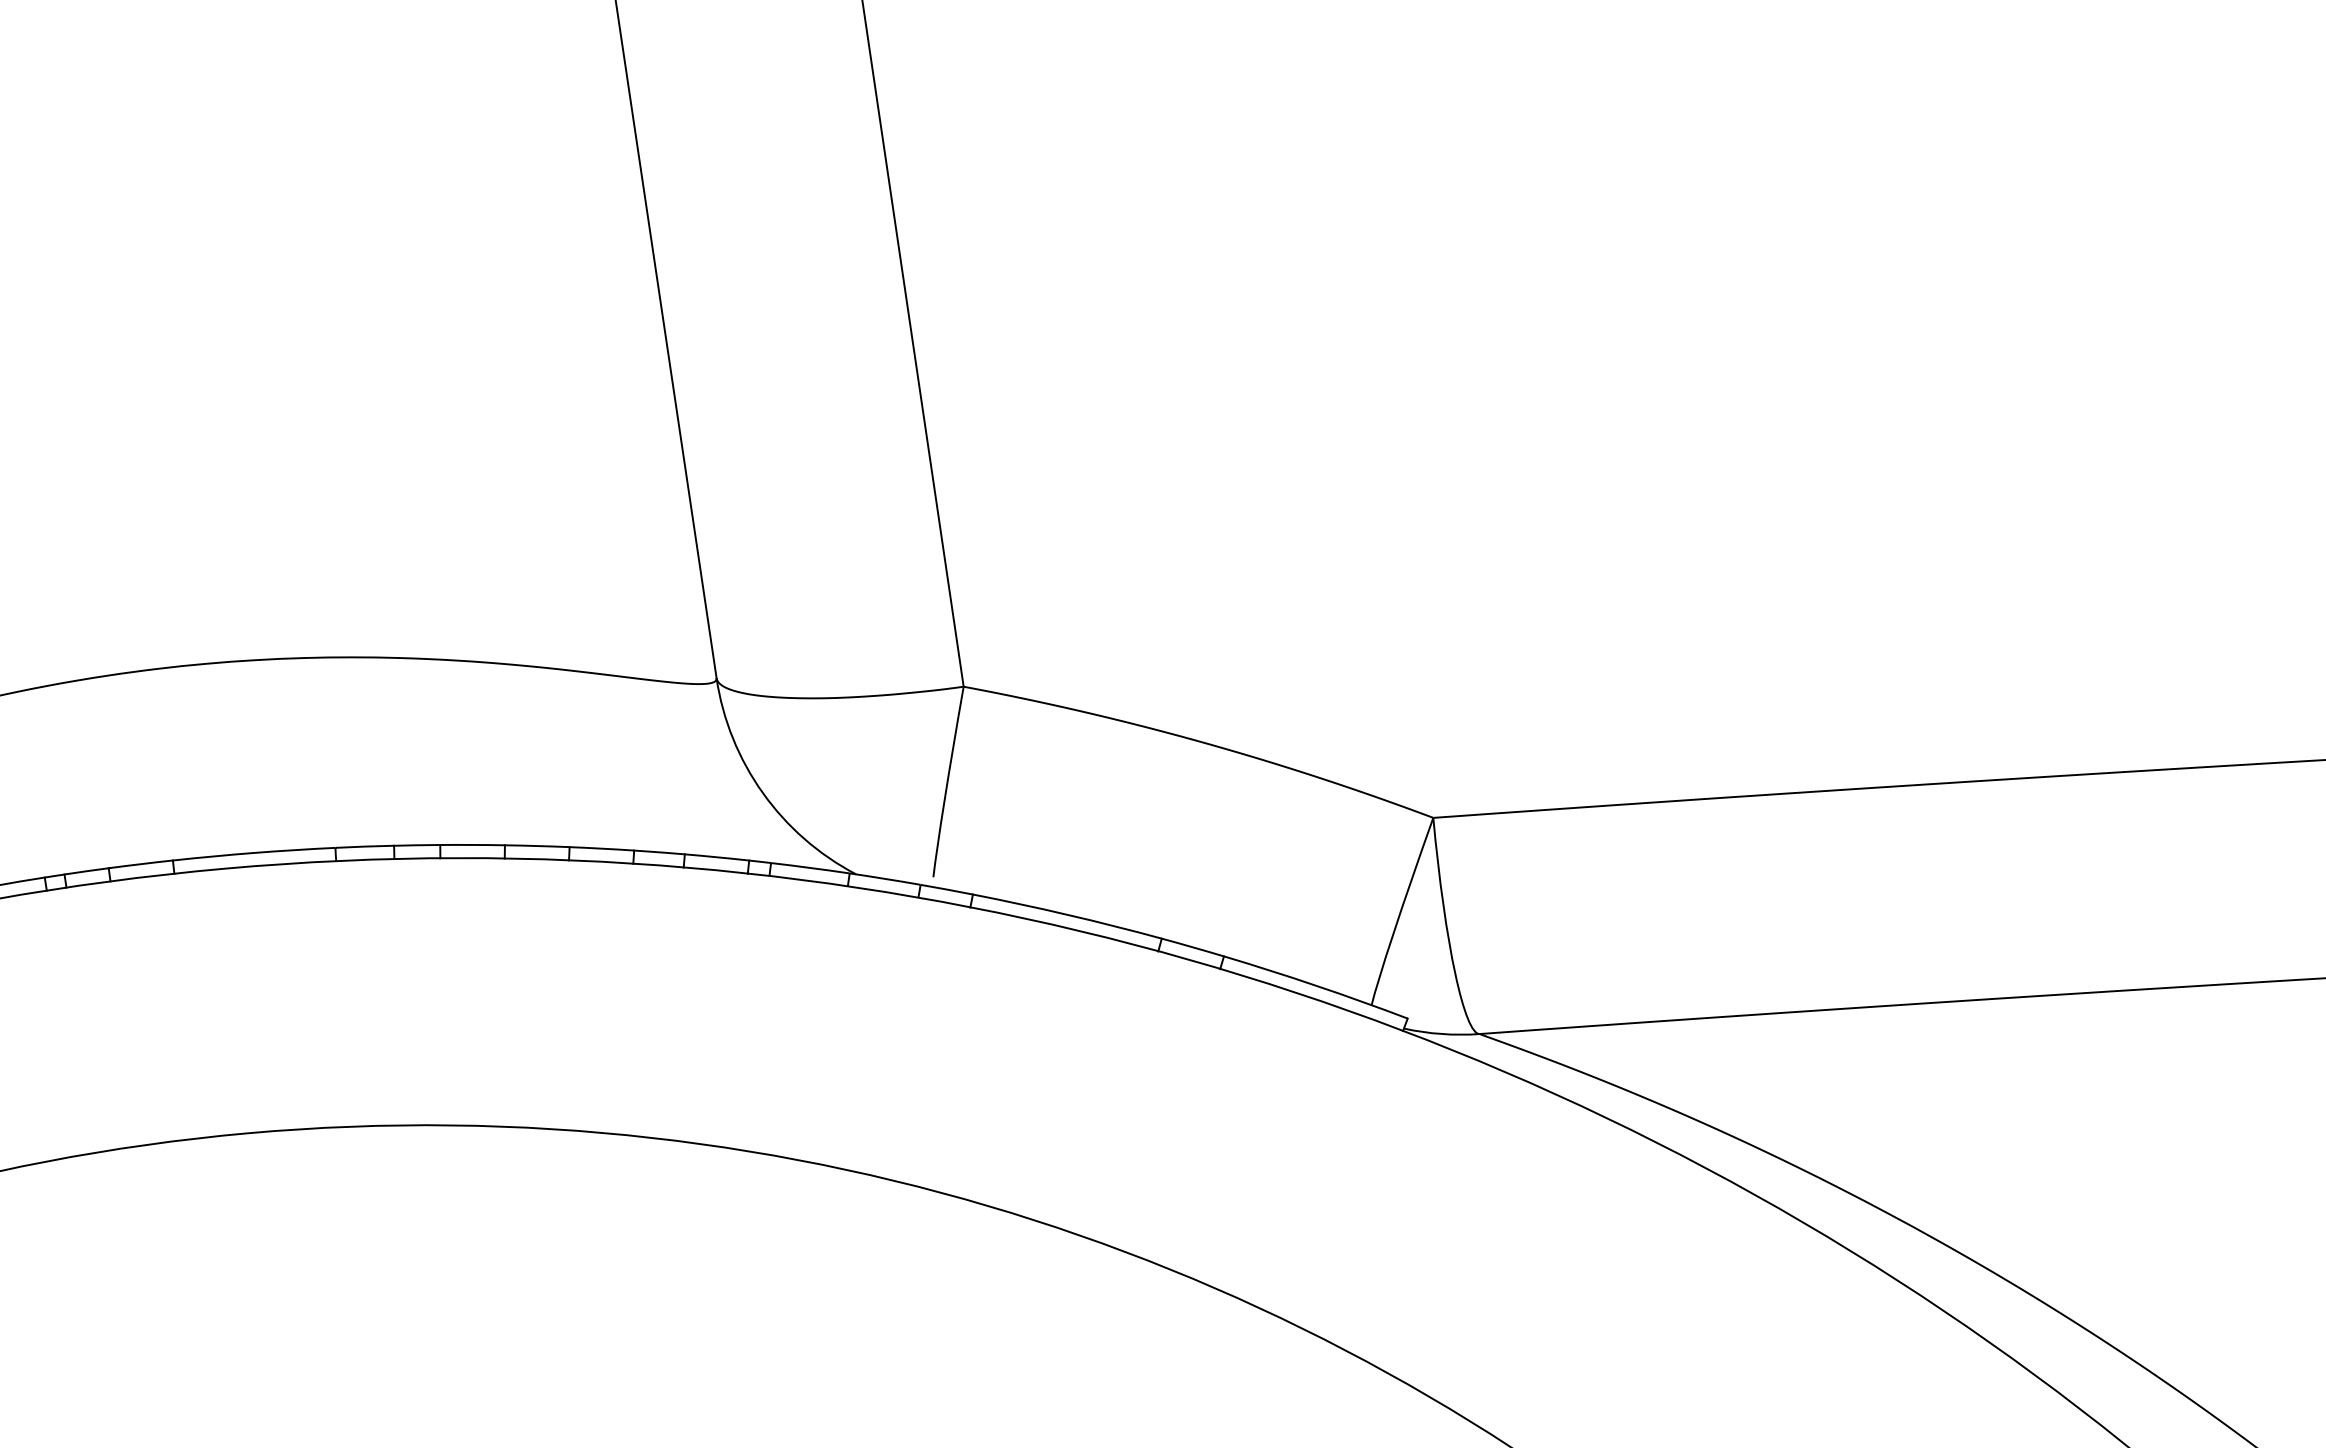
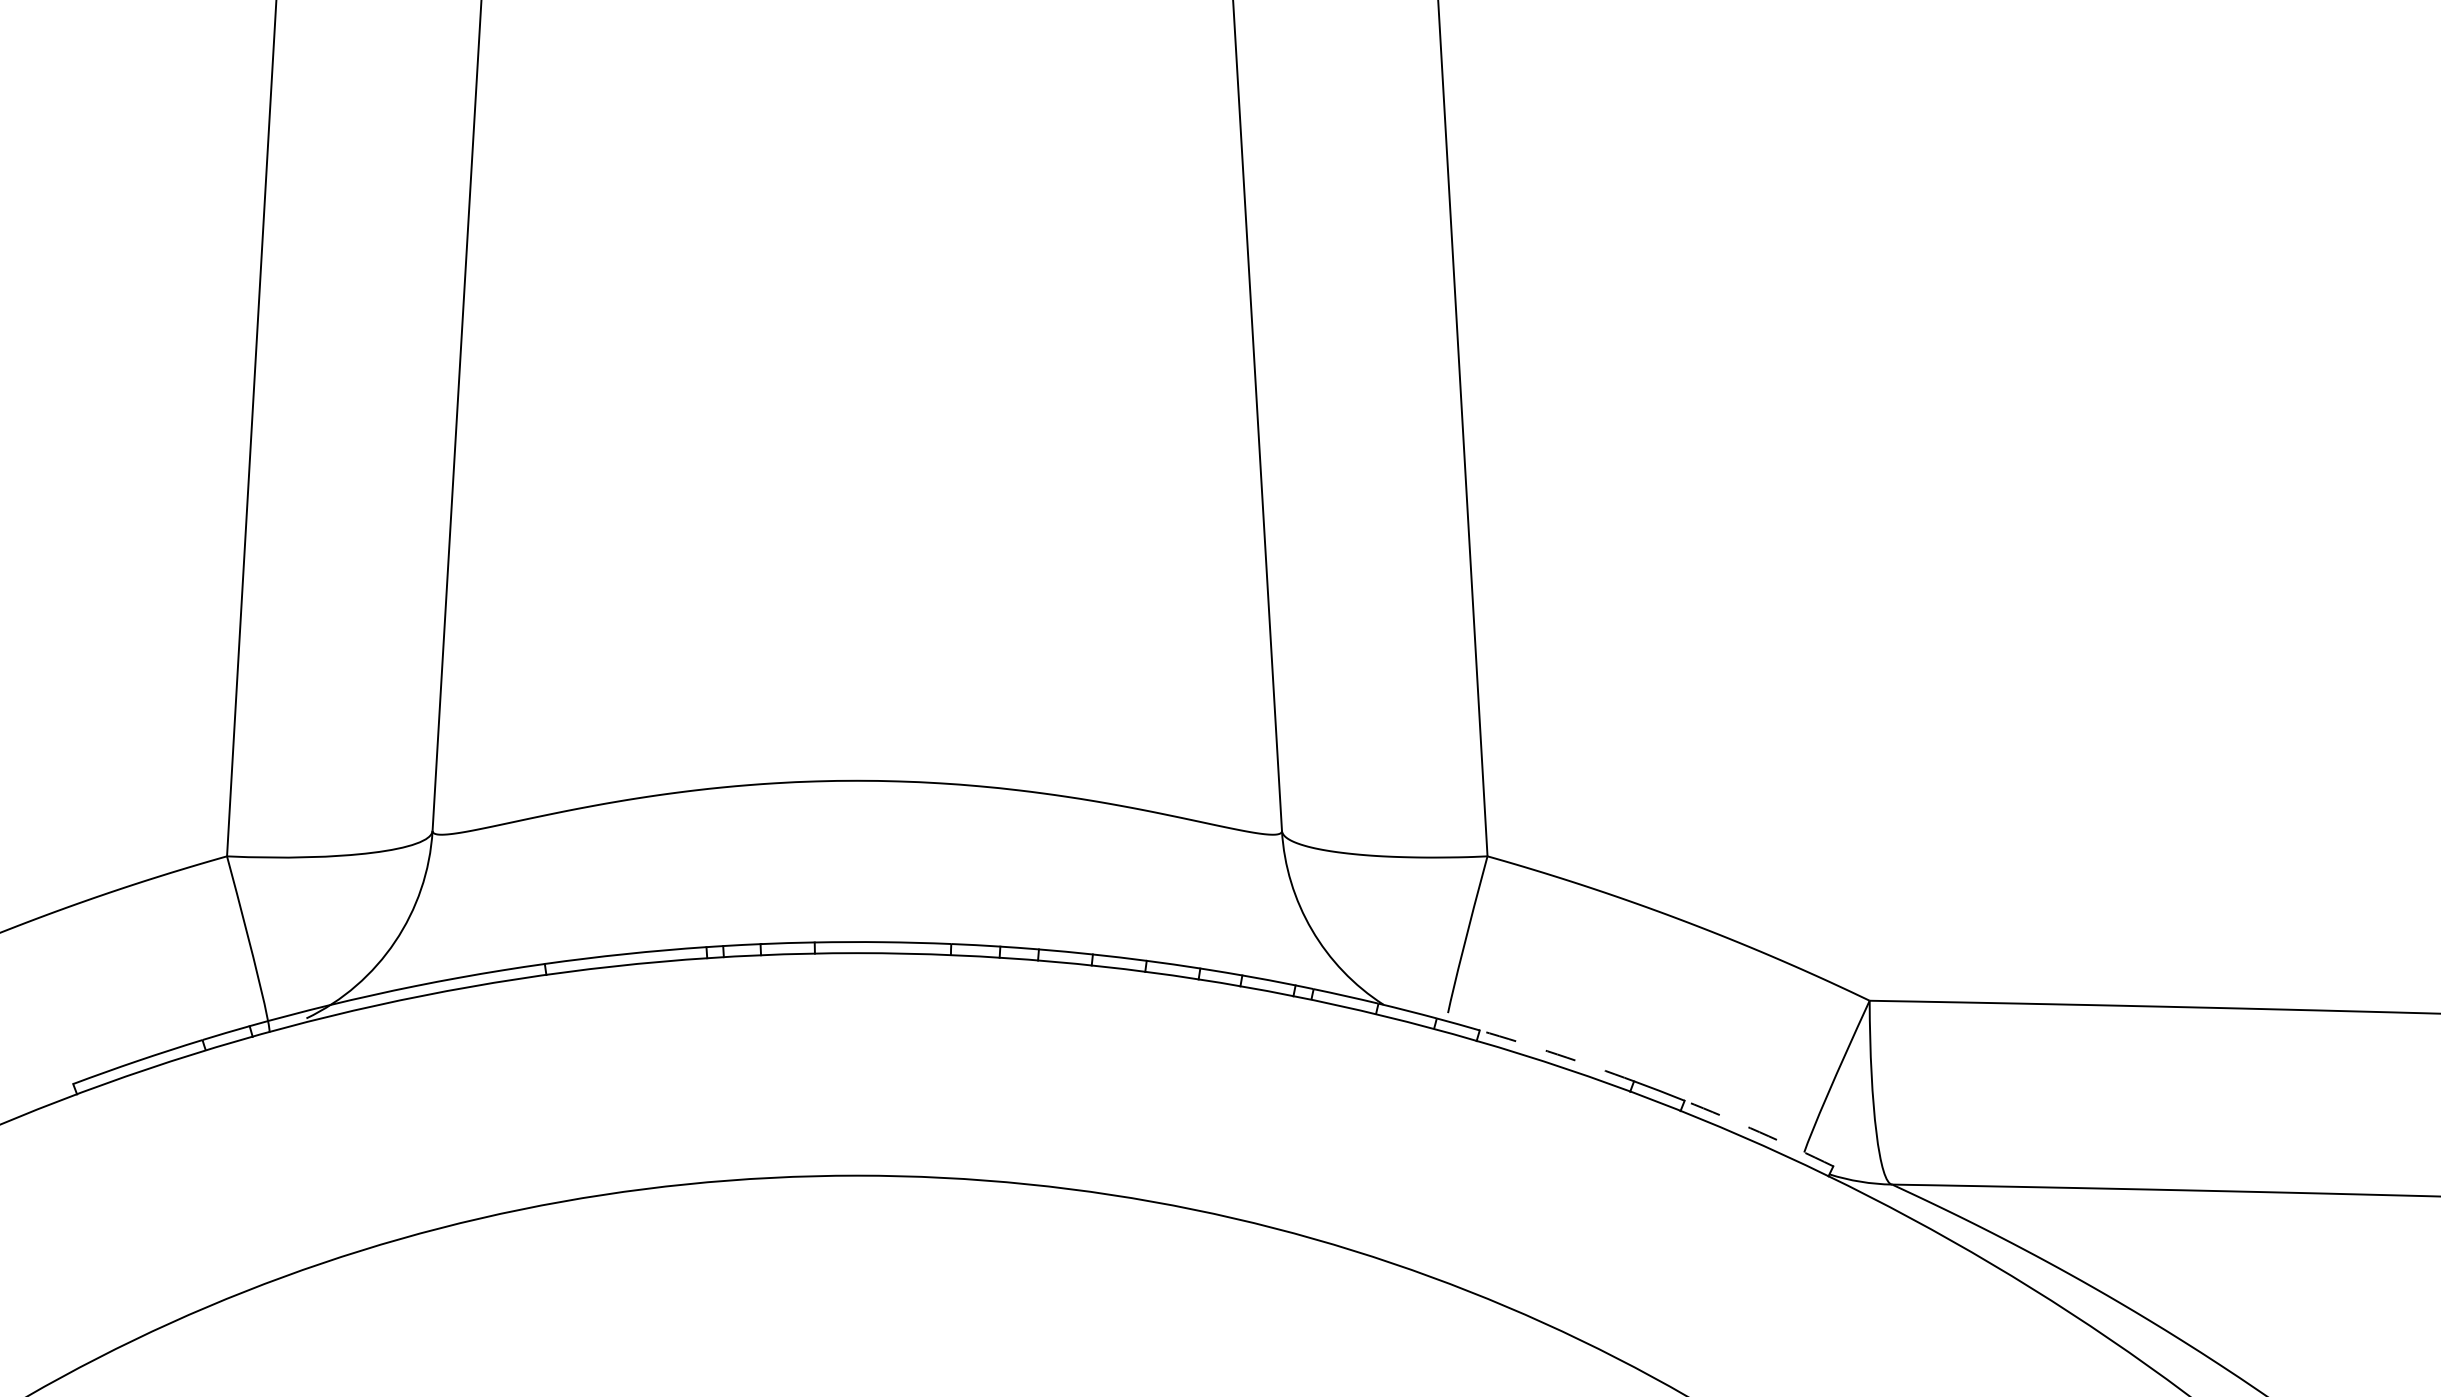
arc: (1067, 914) -> (1557, 1054), solid -> dashed
arc: (1316, 986) -> (1759, 1132), solid -> dashed

